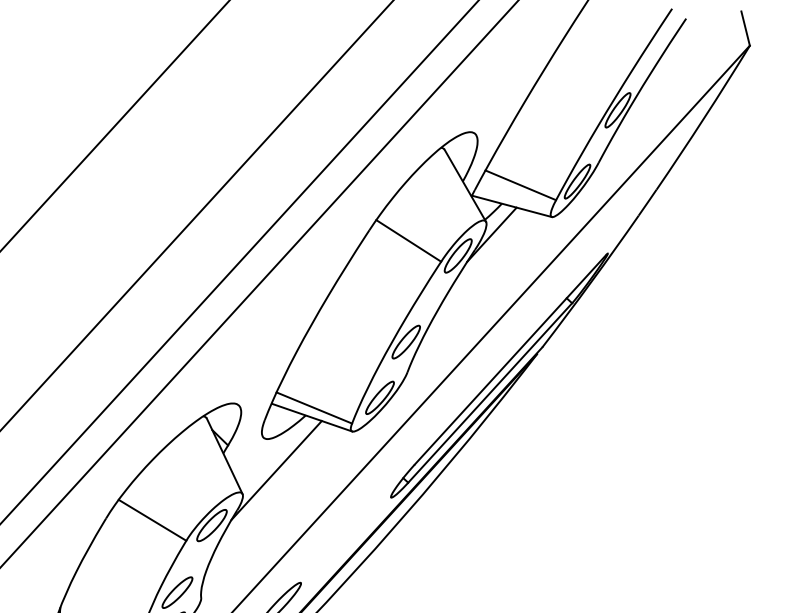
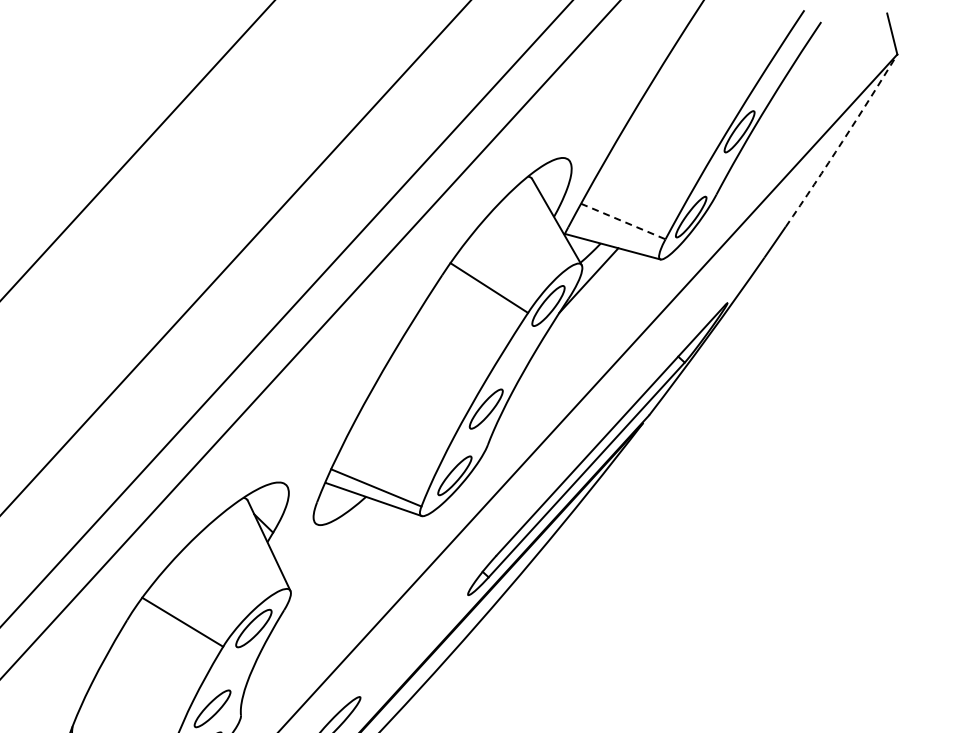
arc: (704, 118) -> (842, 141), solid -> dashed
line: (520, 185) -> (623, 221), solid -> dashed
line: (276, 470) -> (331, 562), removed

